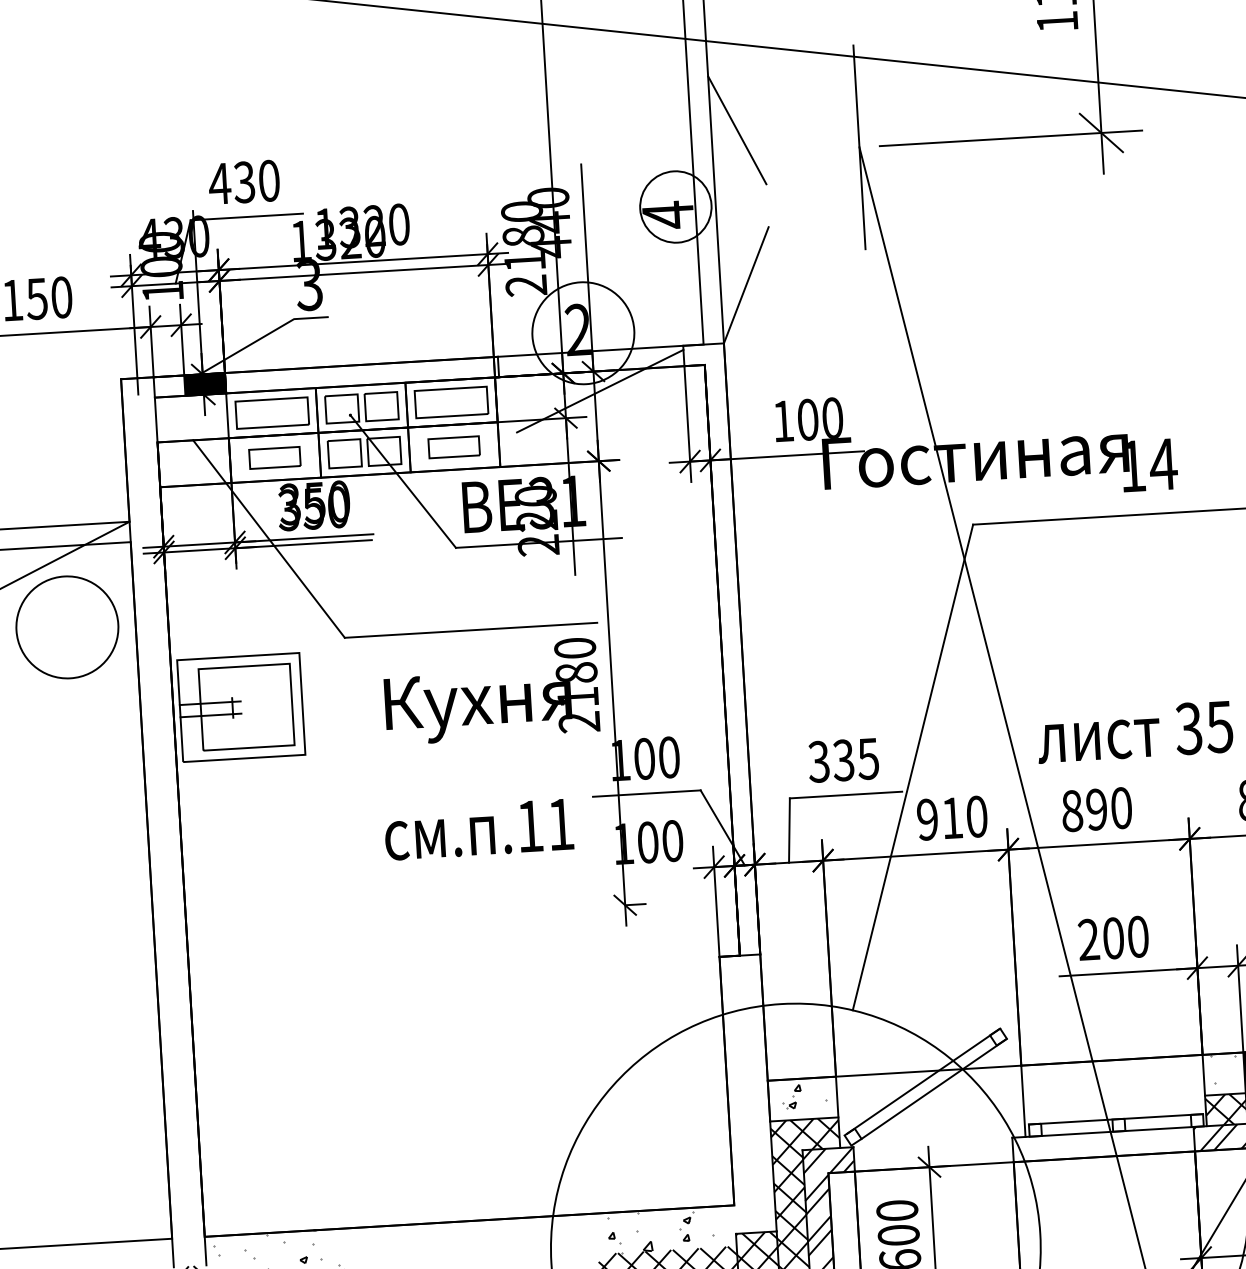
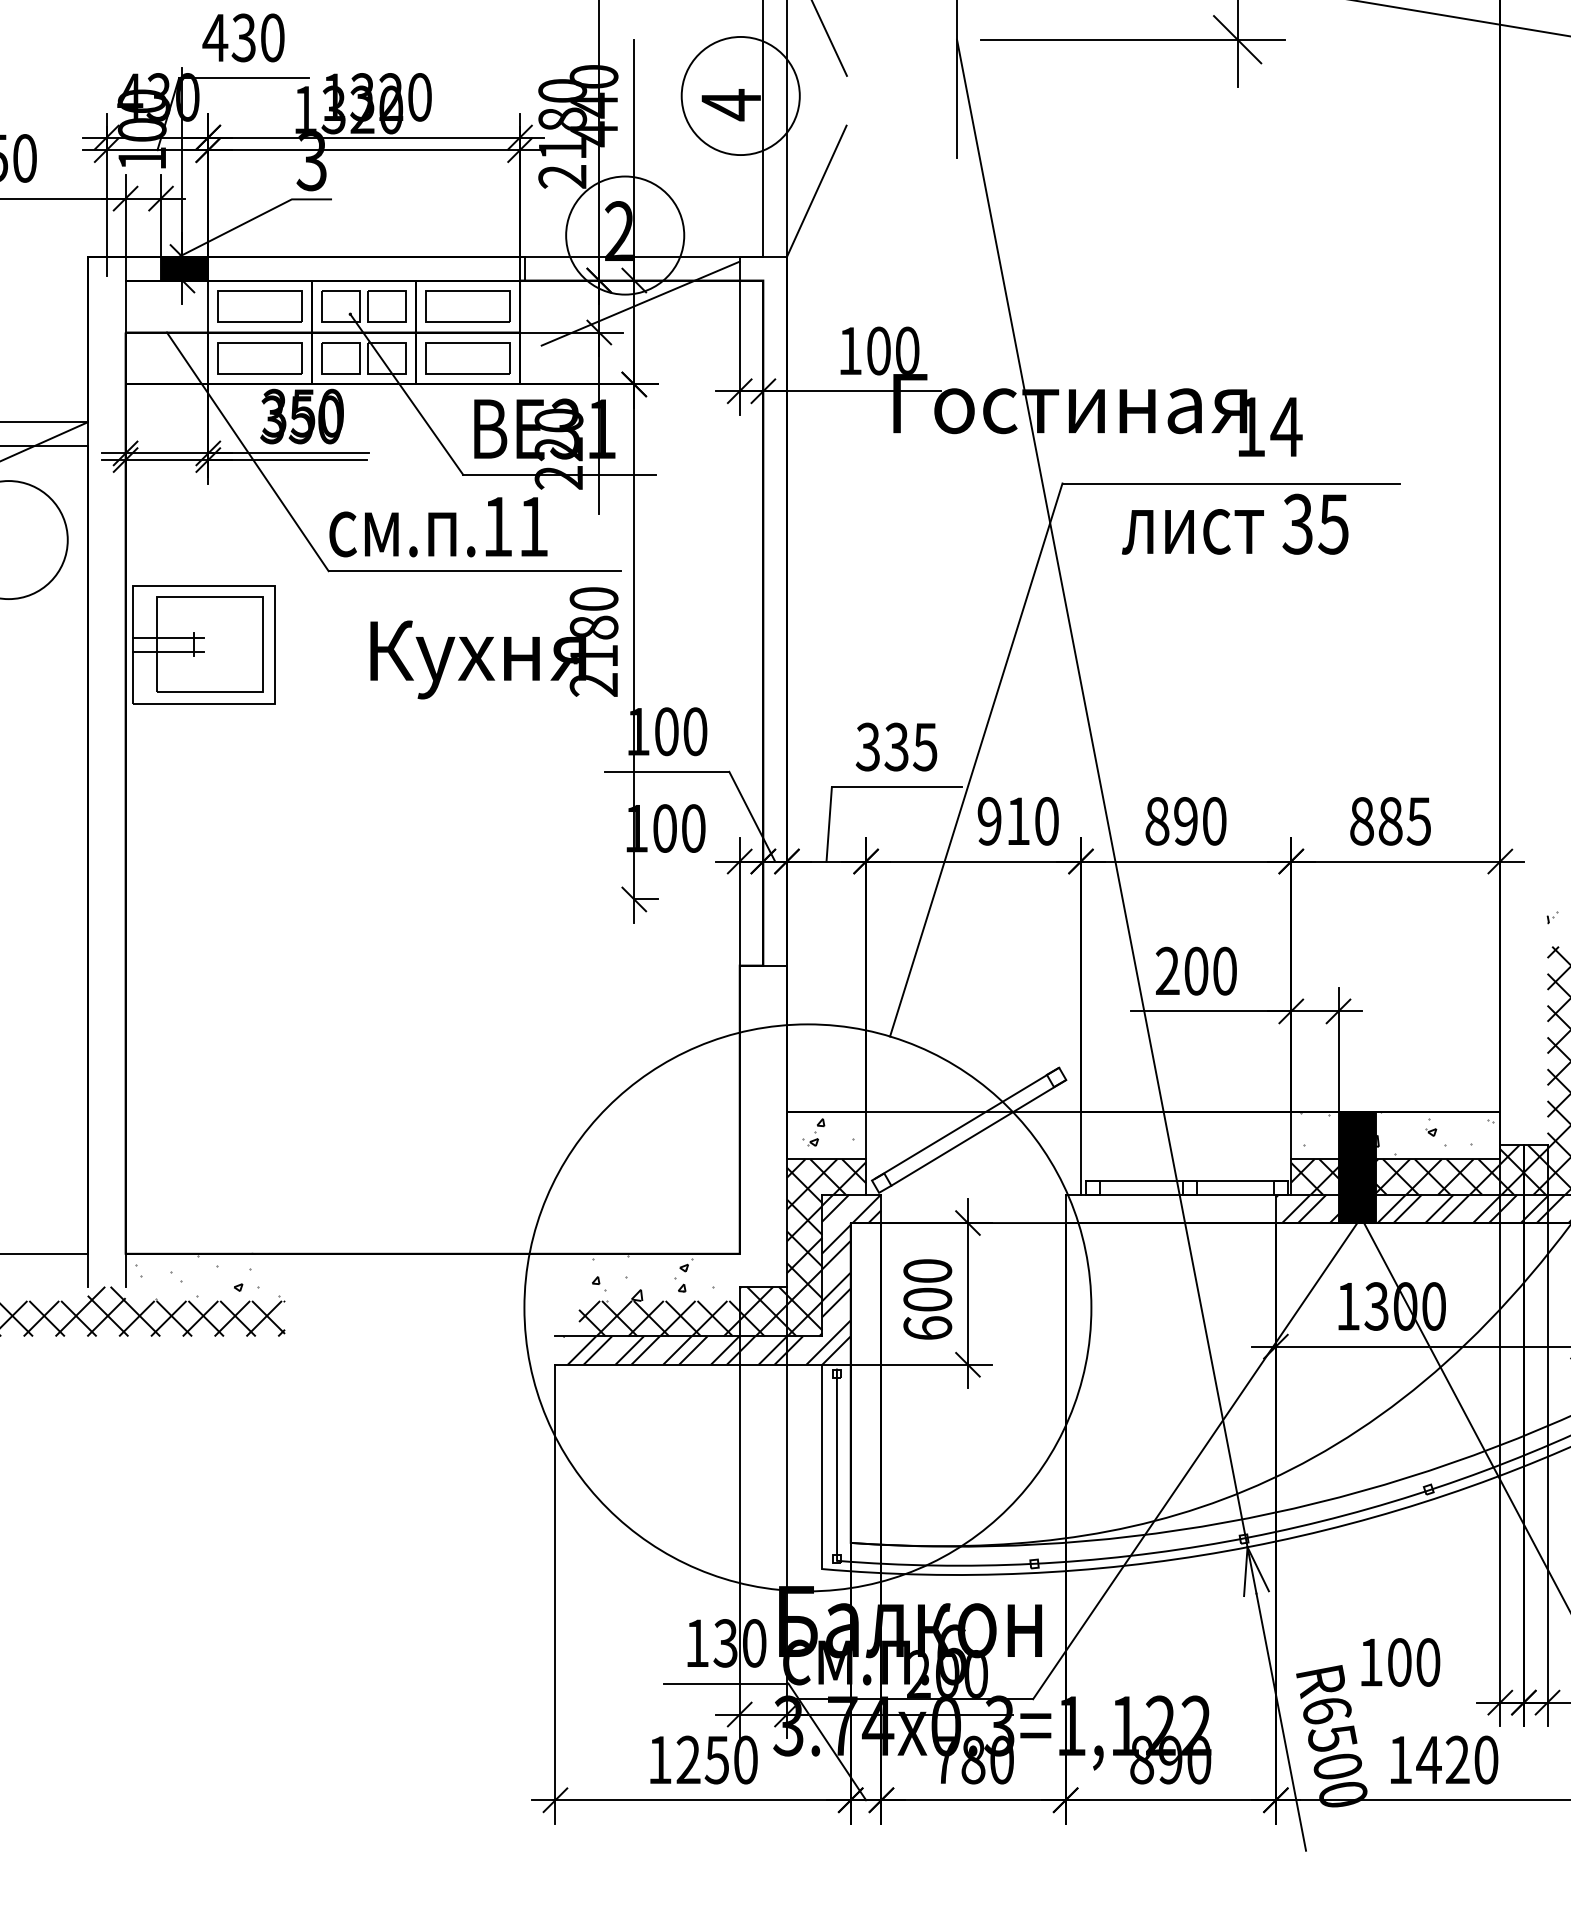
circle: (675, 206) -> (740, 95), size x1.43
part: (453, 447) -> (467, 358), size x1.43
part: (274, 457) -> (259, 358), size x1.43
text: (1135, 731) -> (1235, 523), moved
text: (479, 830) -> (438, 527), moved

